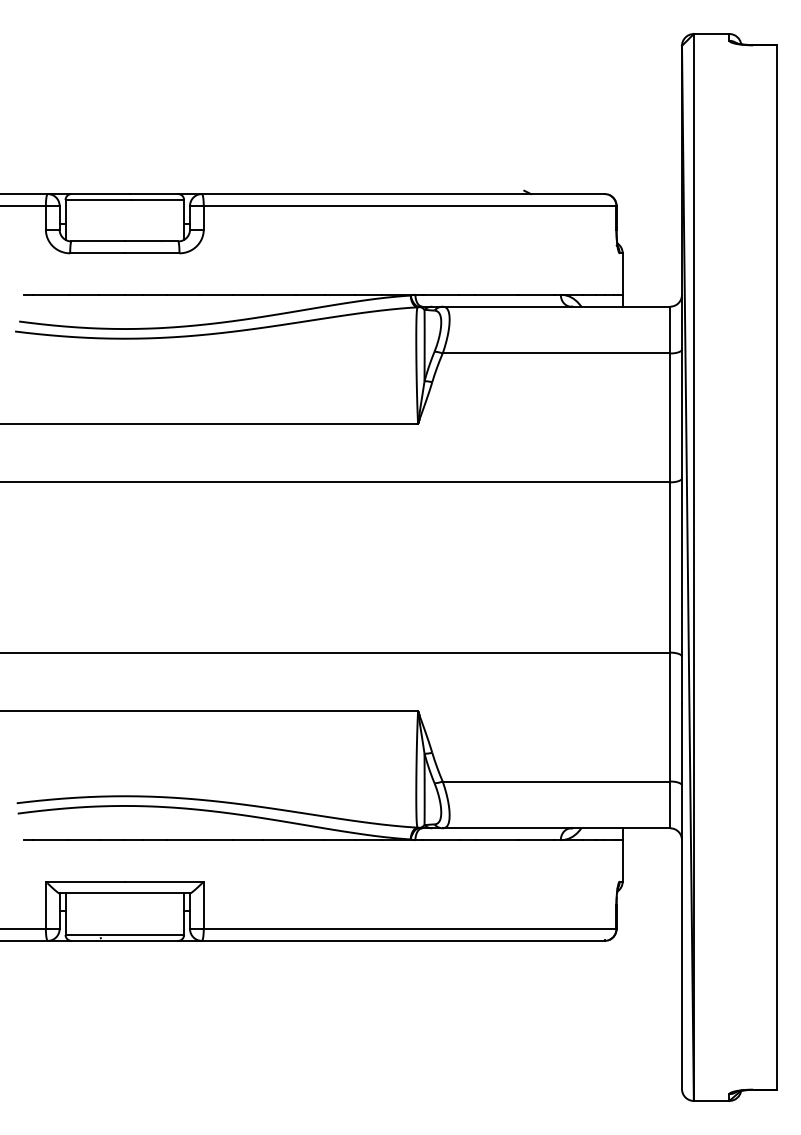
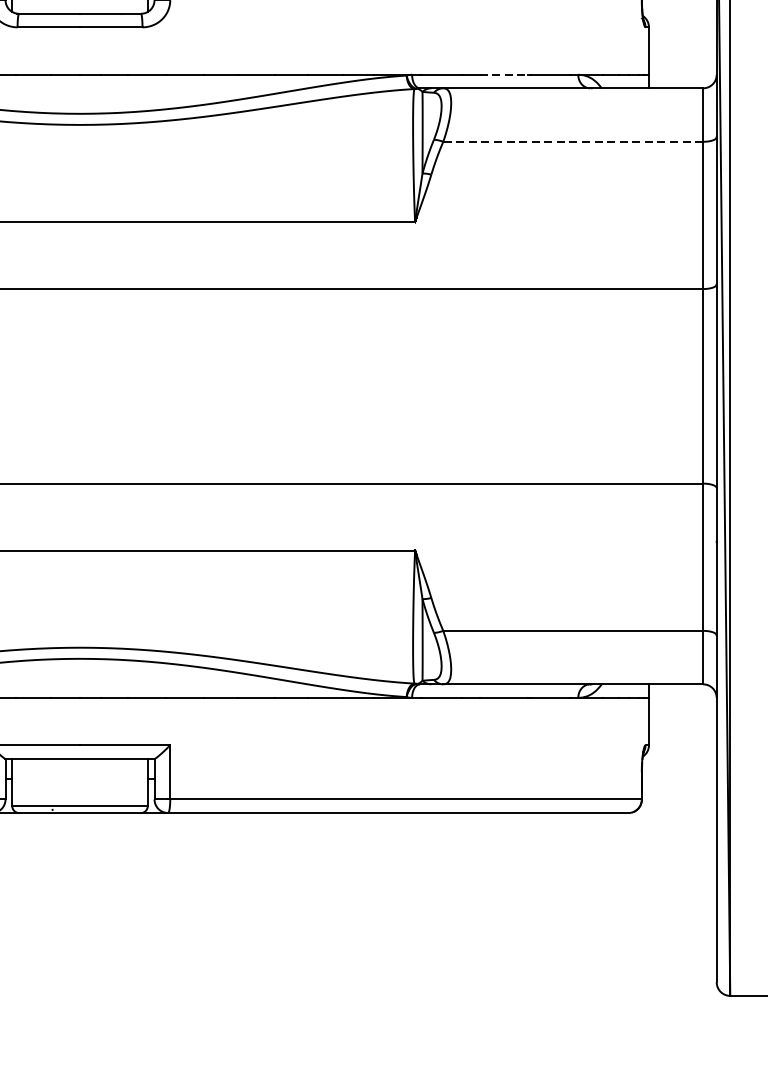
line: (496, 294) -> (504, 74), solid -> dashed
line: (556, 353) -> (573, 141), solid -> dashed

